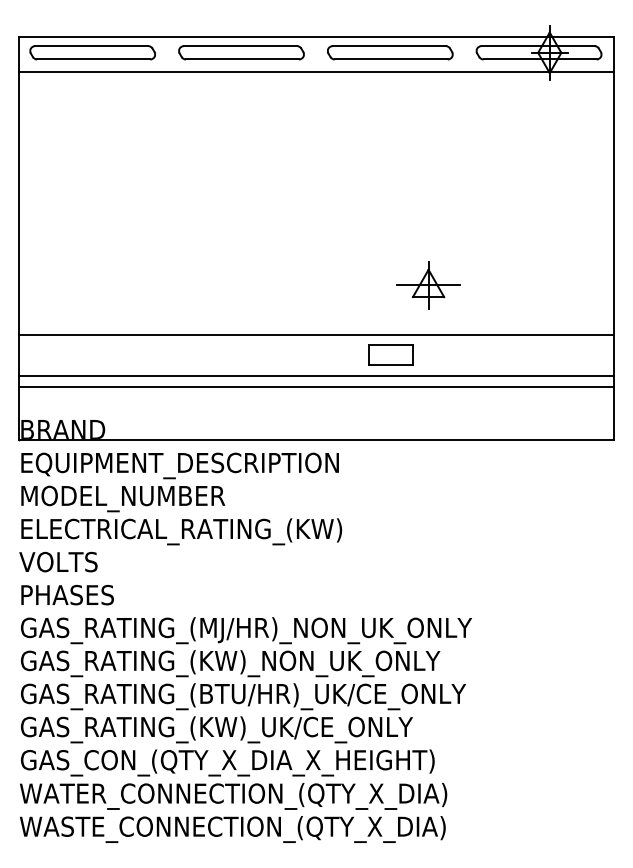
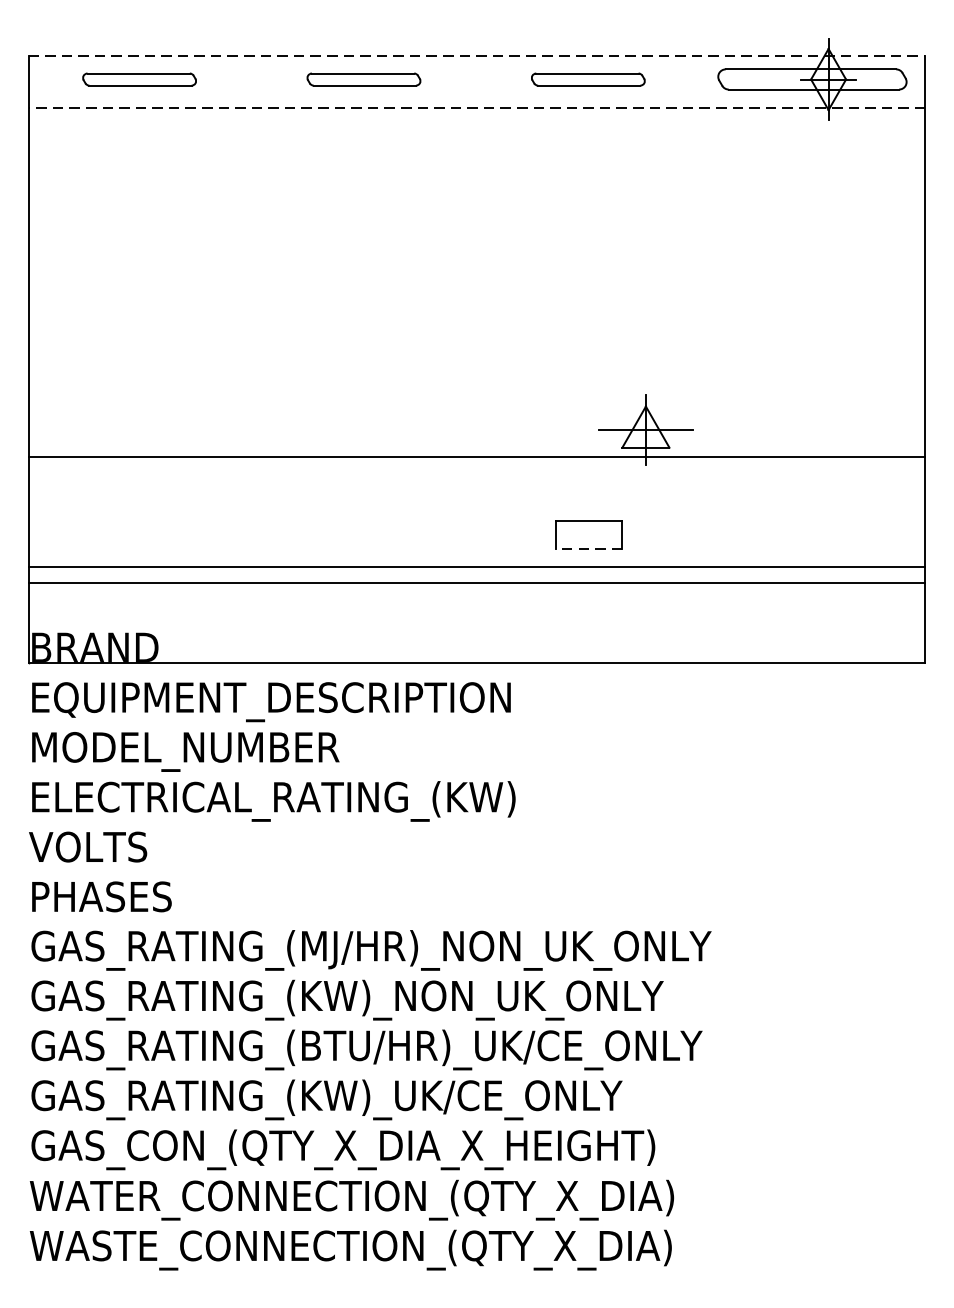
line: (316, 36) -> (477, 54), solid -> dashed
part: (92, 52) -> (139, 79), size x0.6
part: (241, 52) -> (363, 79), size x0.6
part: (390, 52) -> (588, 79), size x0.6
line: (316, 71) -> (477, 107), solid -> dashed
line: (316, 335) -> (477, 457), moved
line: (390, 364) -> (588, 549), solid -> dashed

